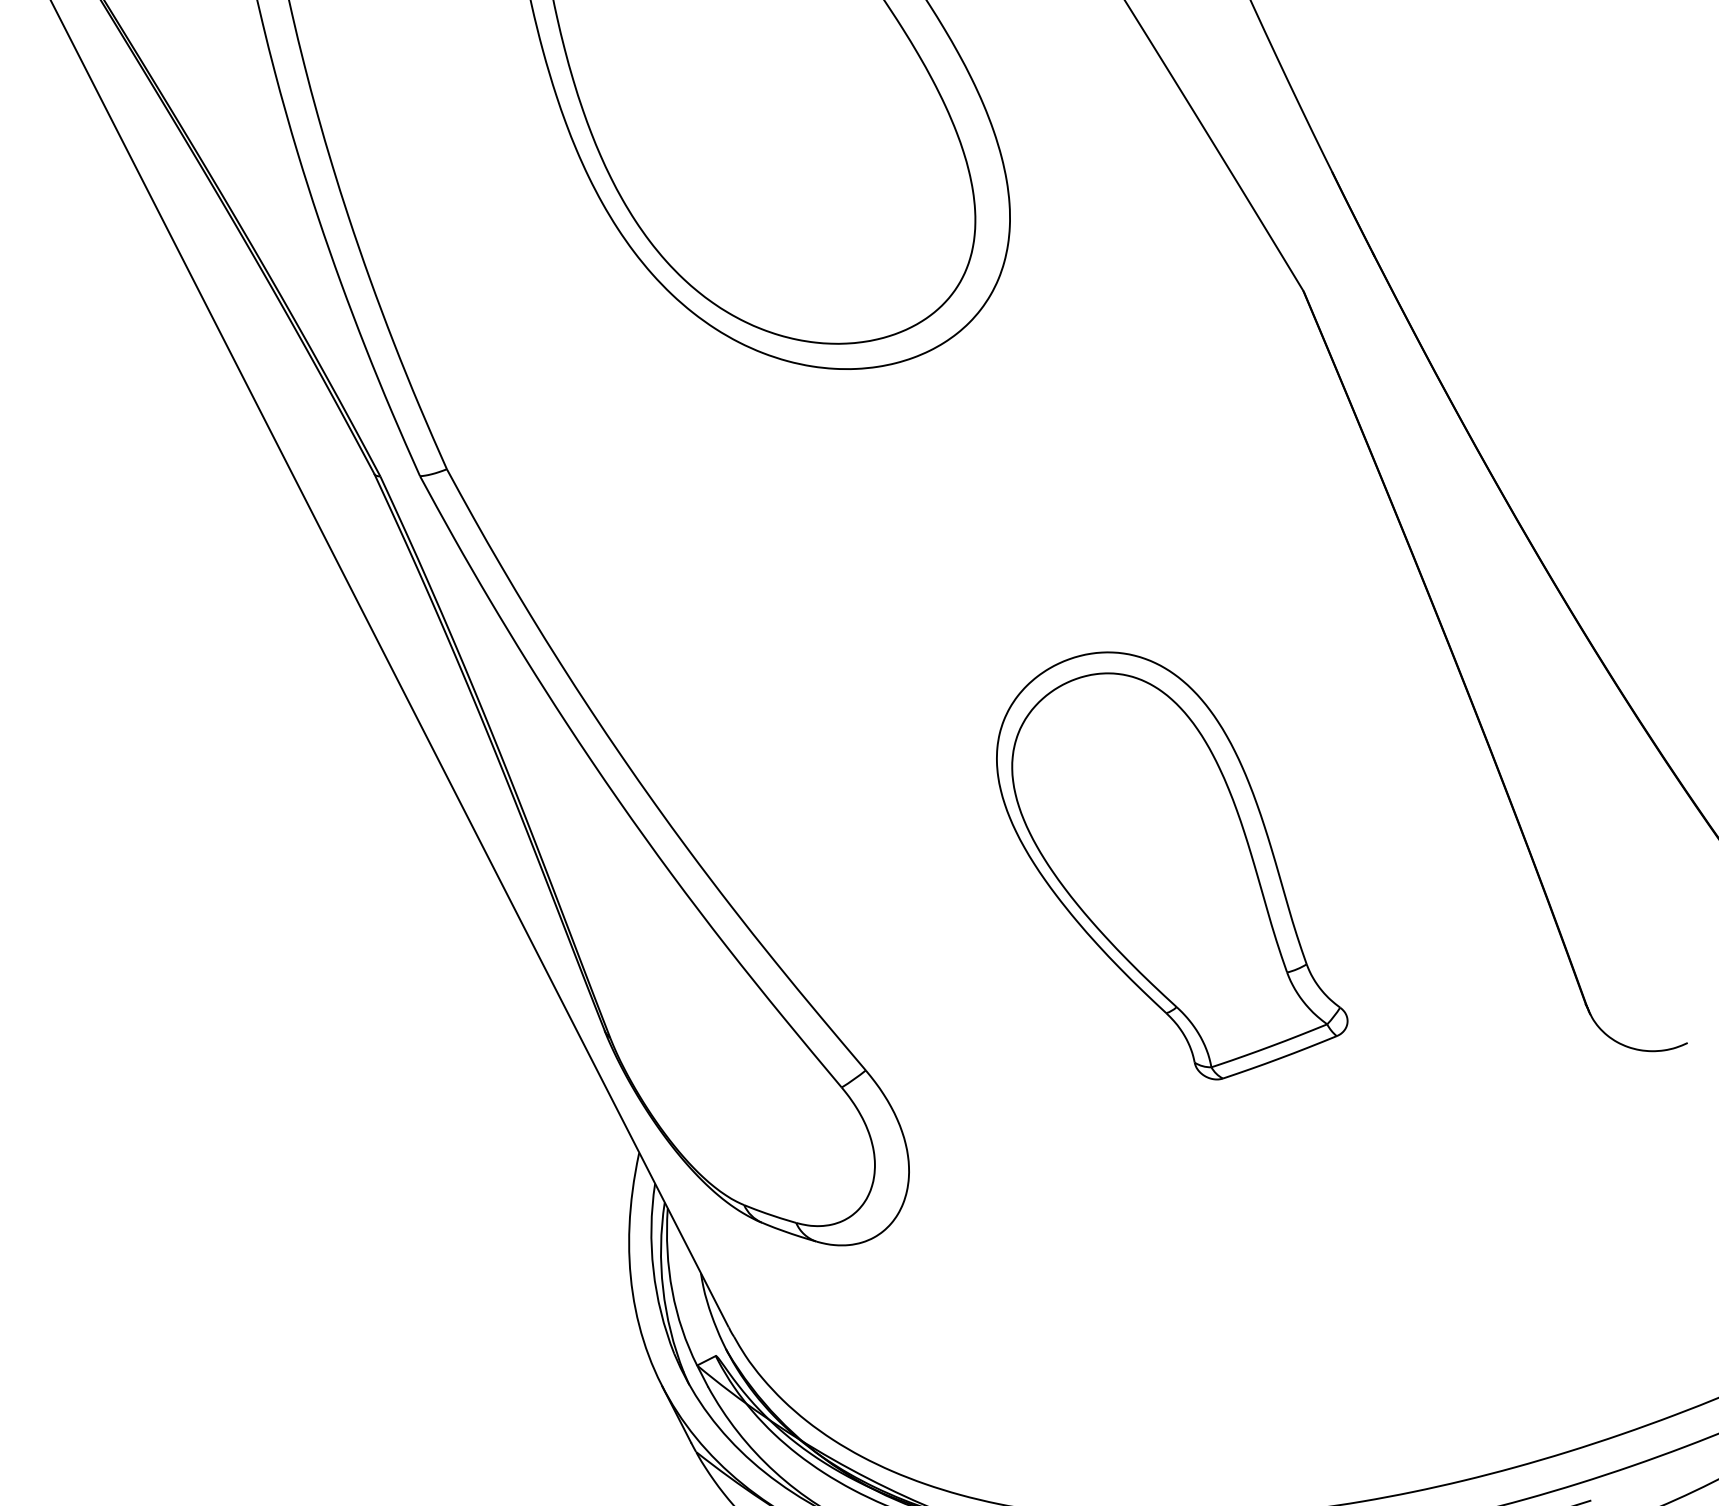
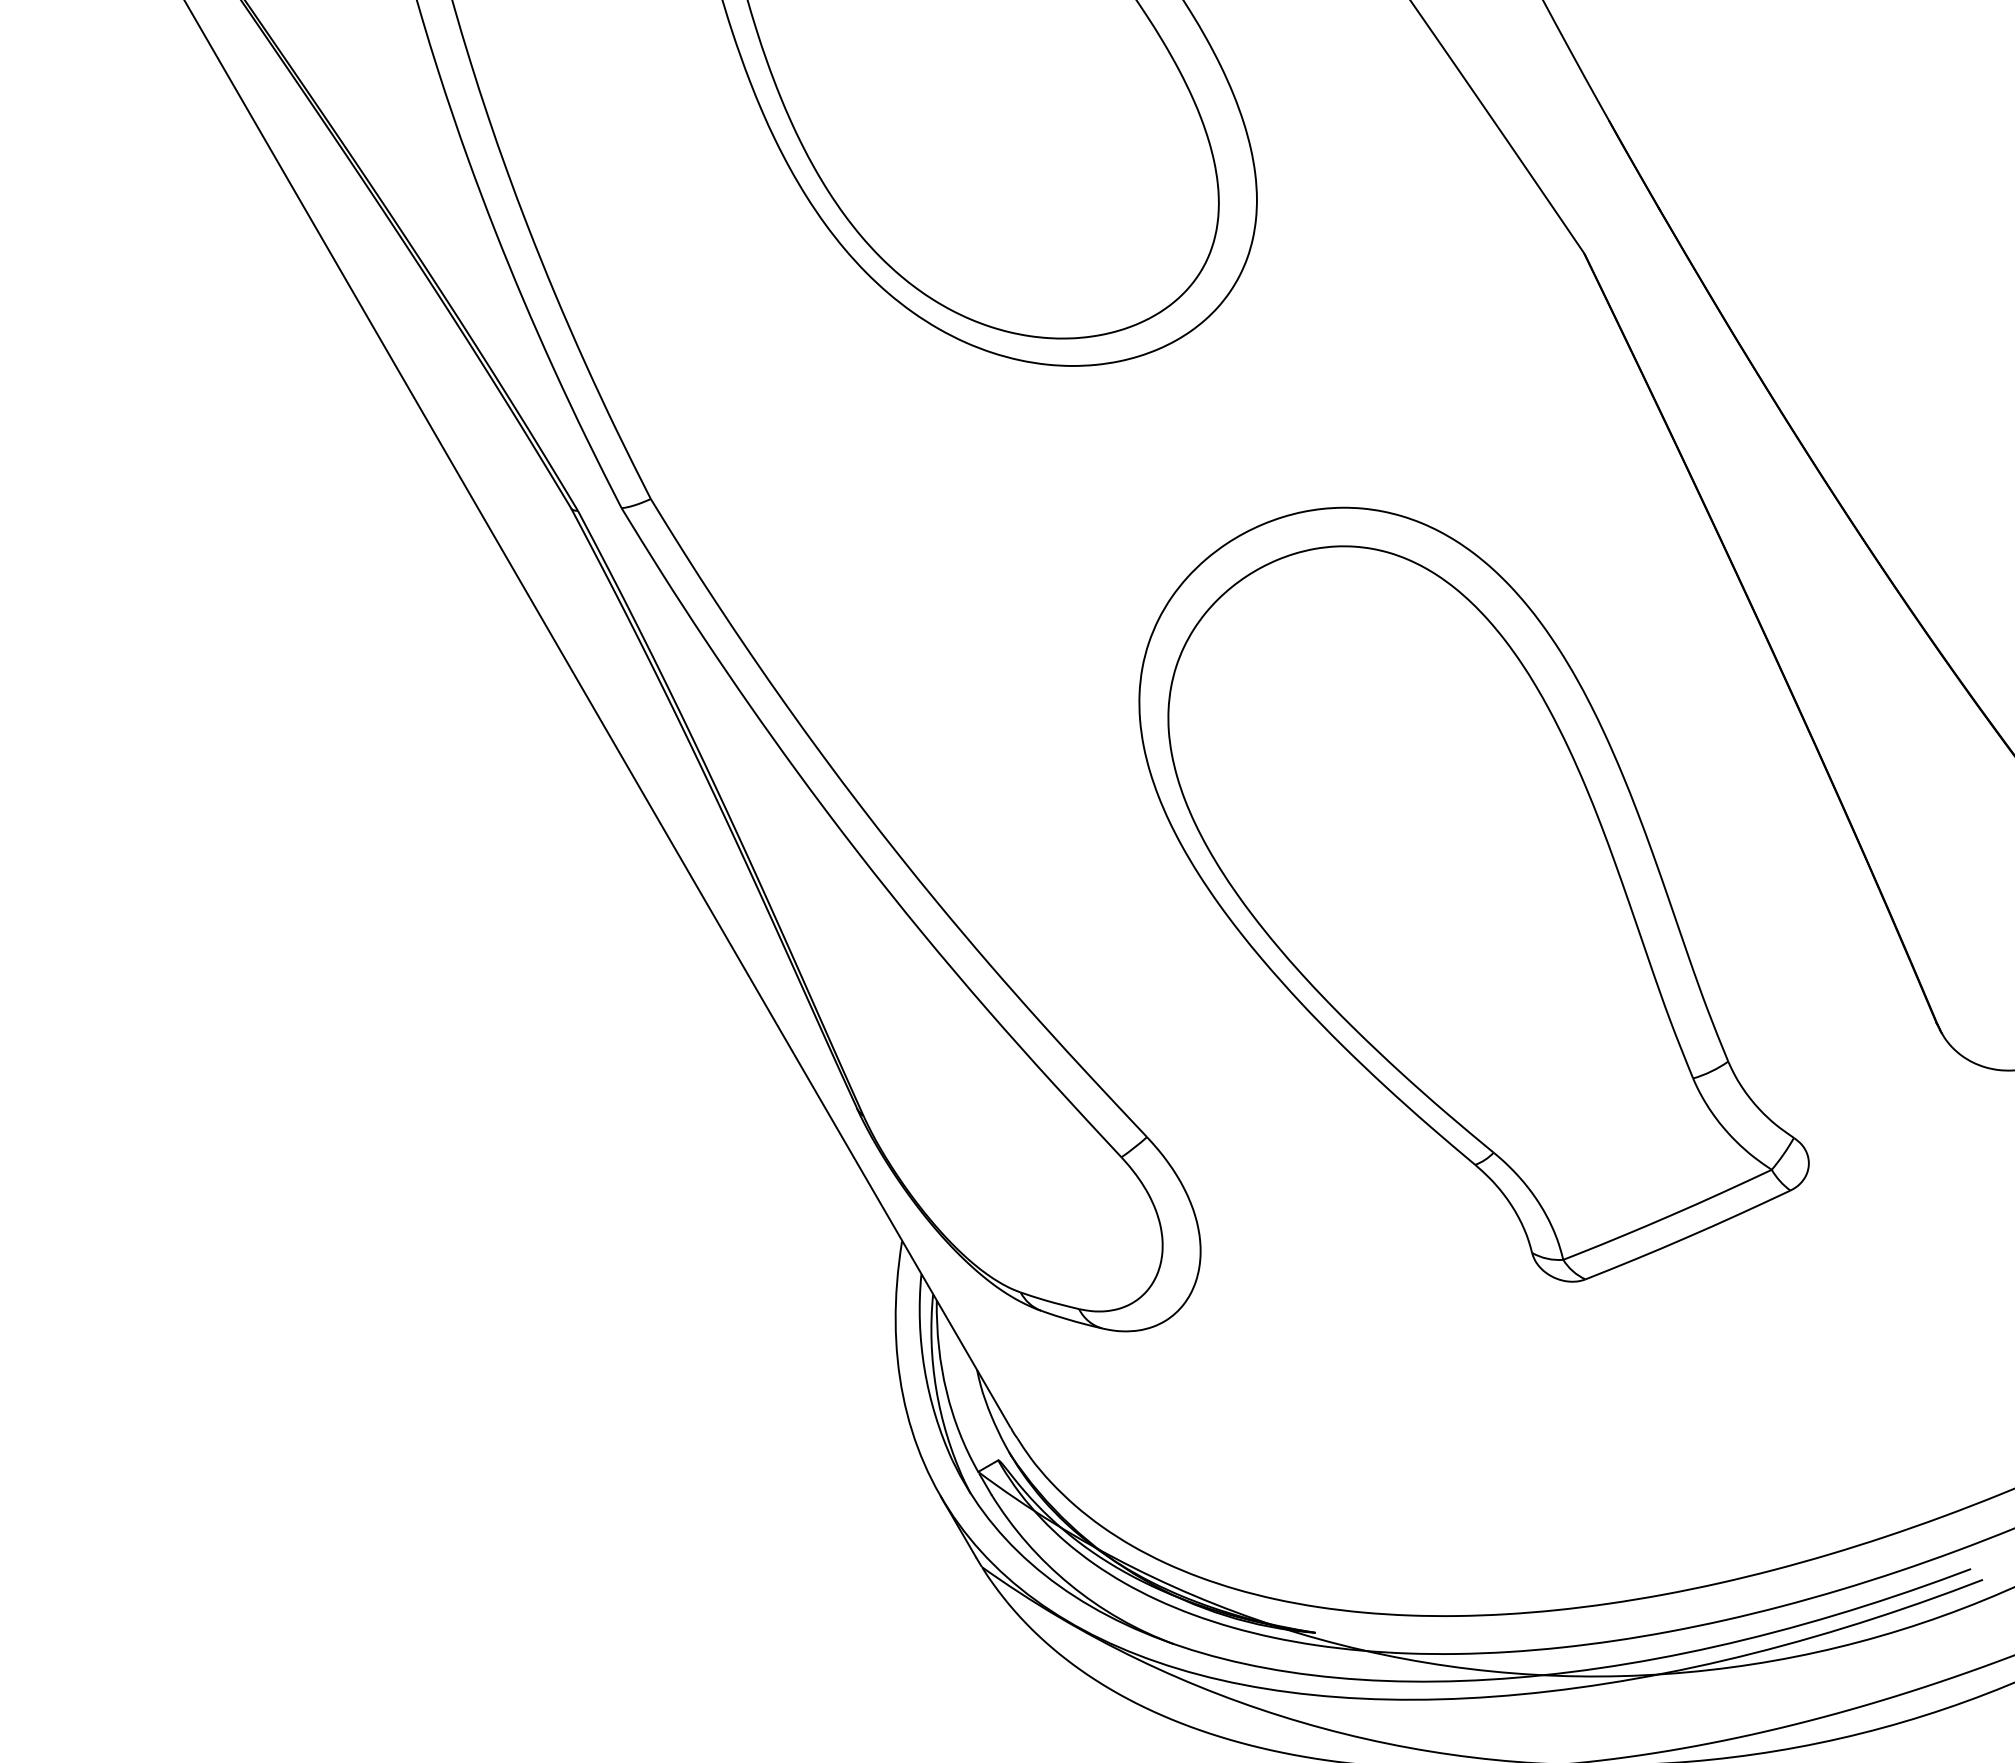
part: (1172, 866) -> (1473, 894), size x1.67

